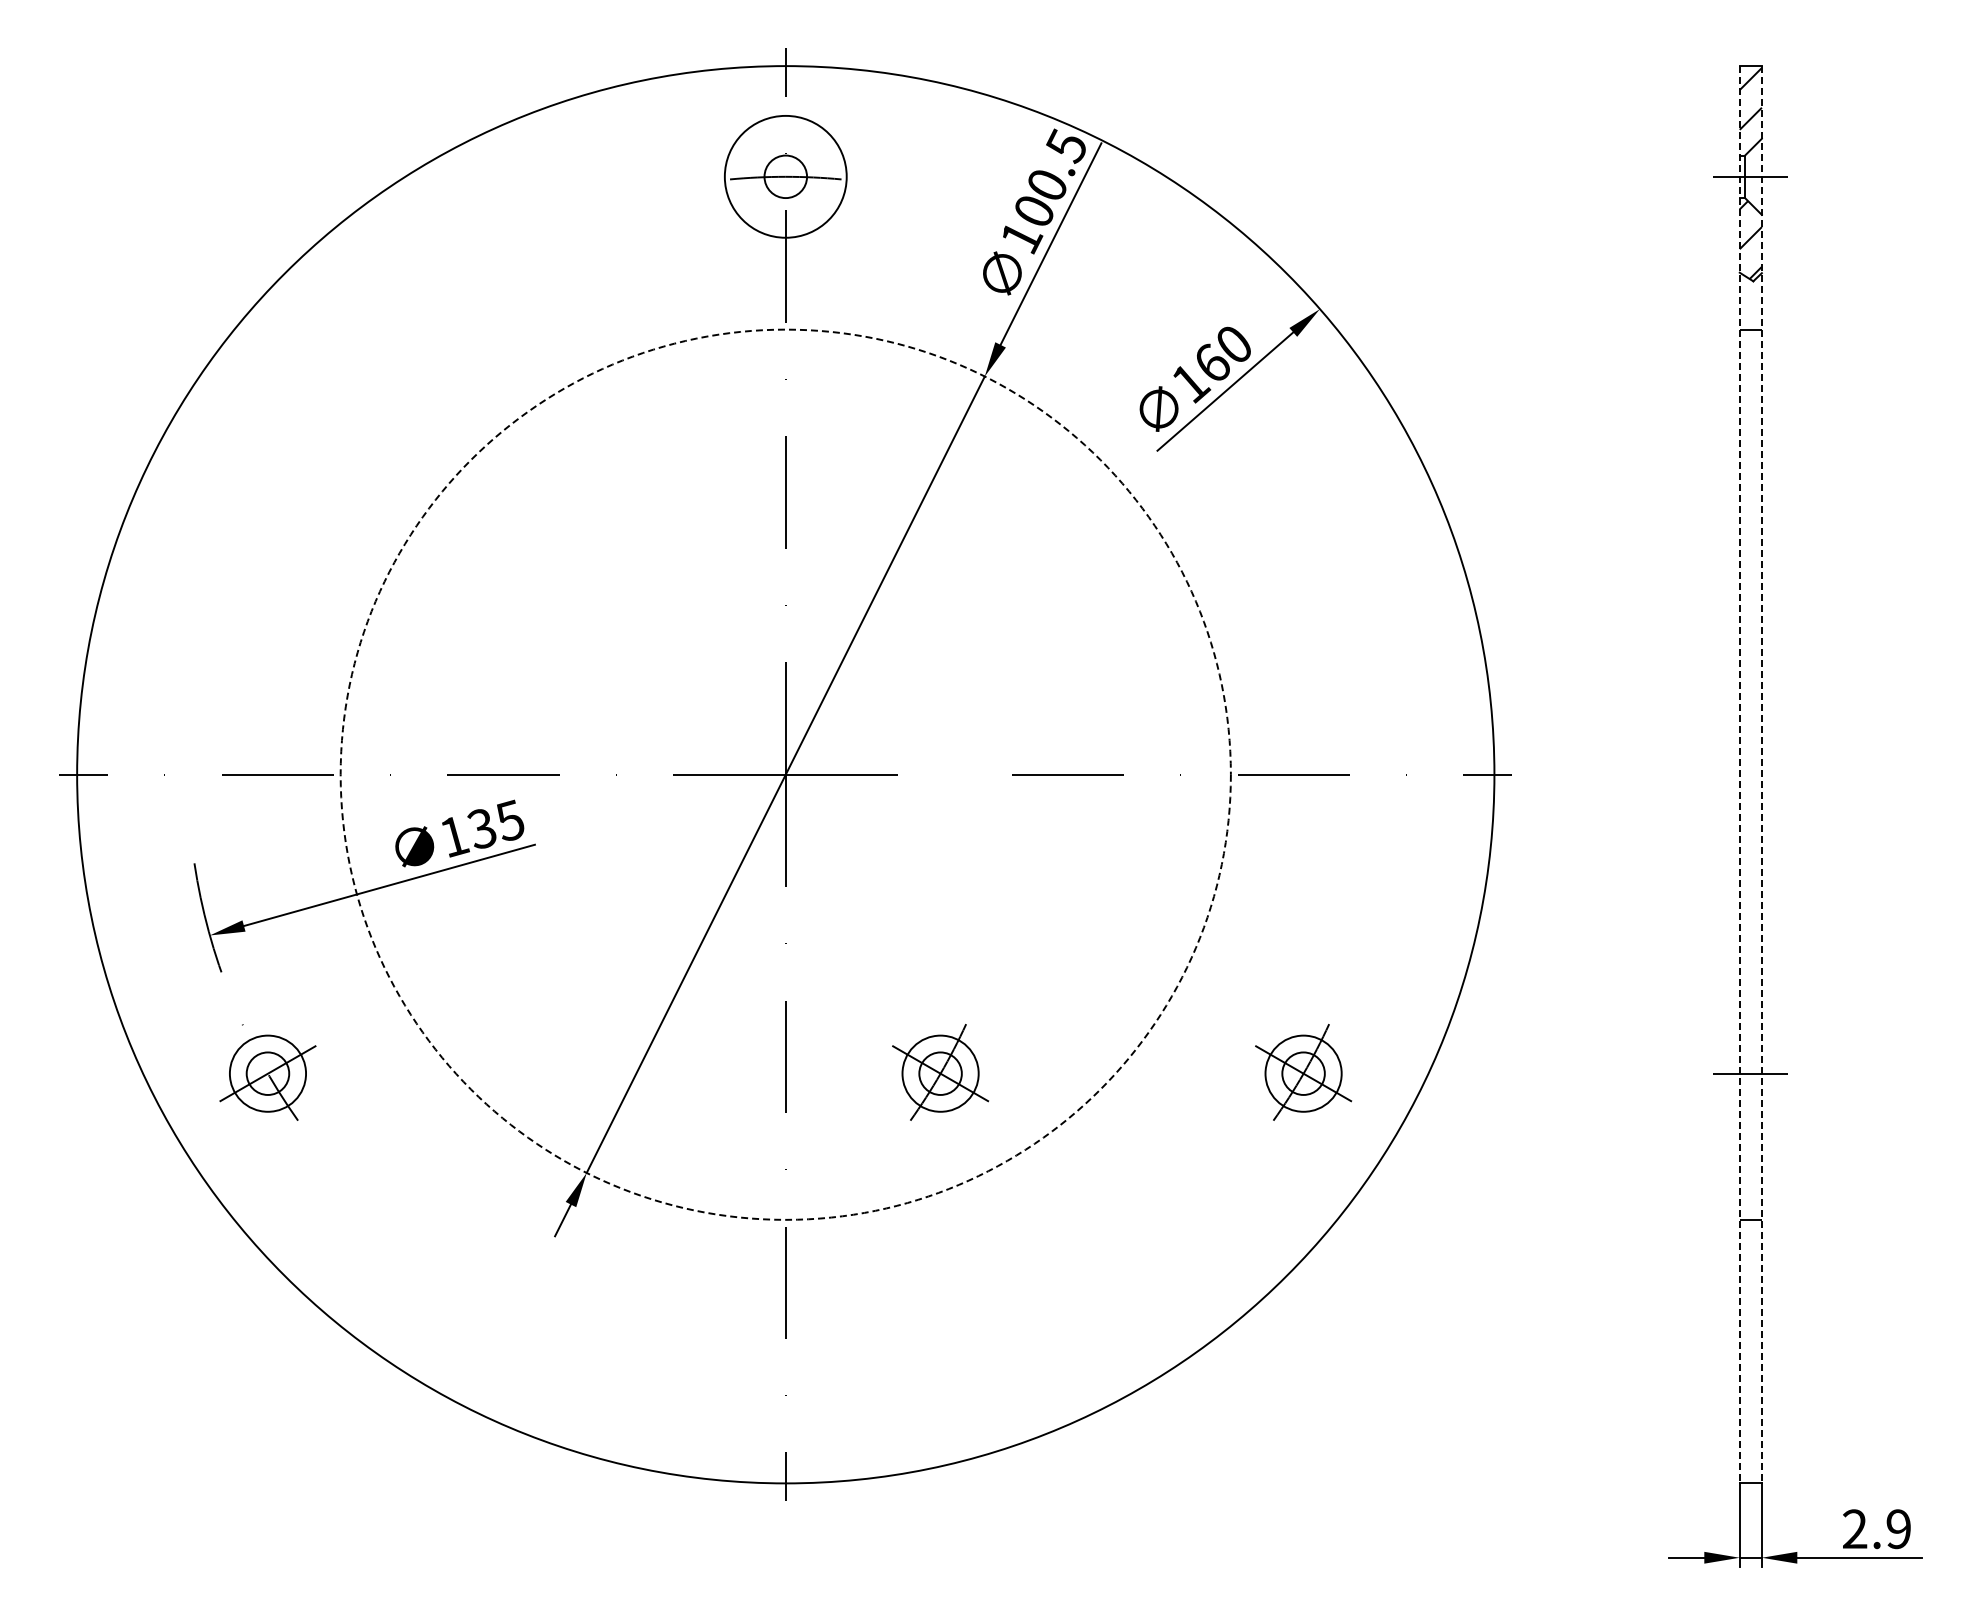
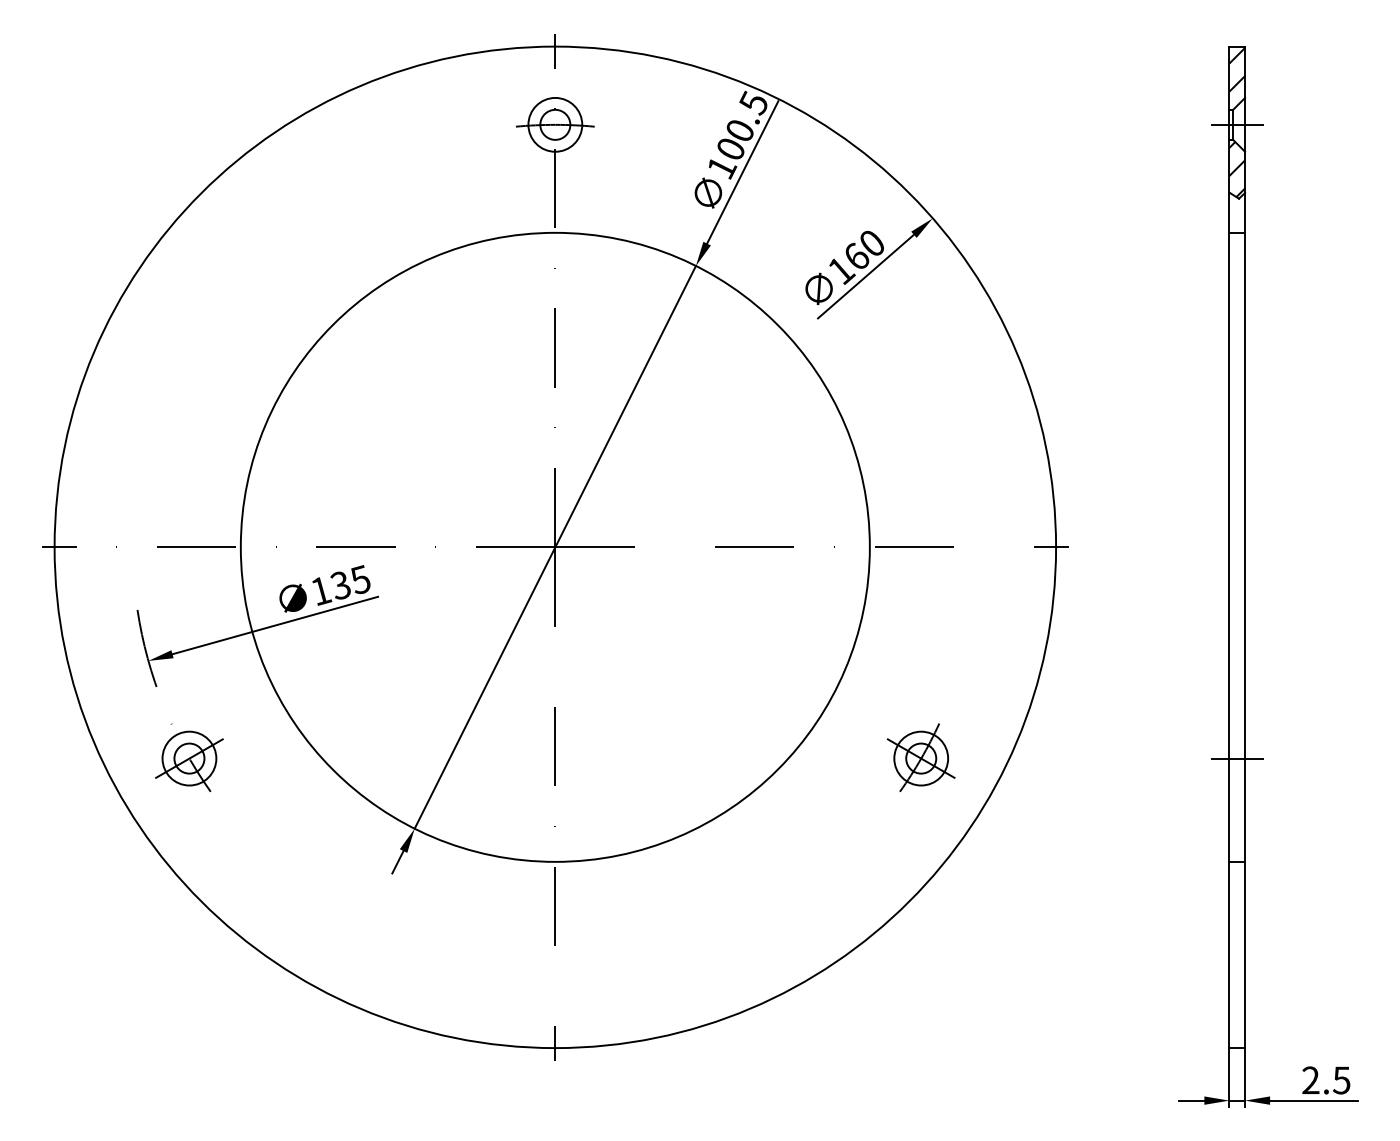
circle: (785, 176) -> (555, 124), size x0.62
circle: (785, 774) -> (555, 547), dashed -> solid
line: (1739, 774) -> (1229, 547), dashed -> solid
line: (1761, 774) -> (1244, 547), dashed -> solid
part: (940, 1072) -> (664, 757), removed
text: (1898, 1529) -> (1341, 1080), 2.9 -> 2.5

